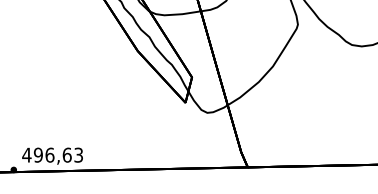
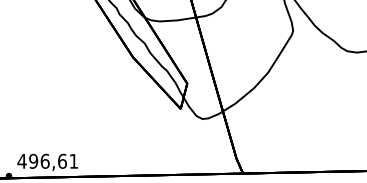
text: (78, 154) -> (73, 160), 496,63 -> 496,61

